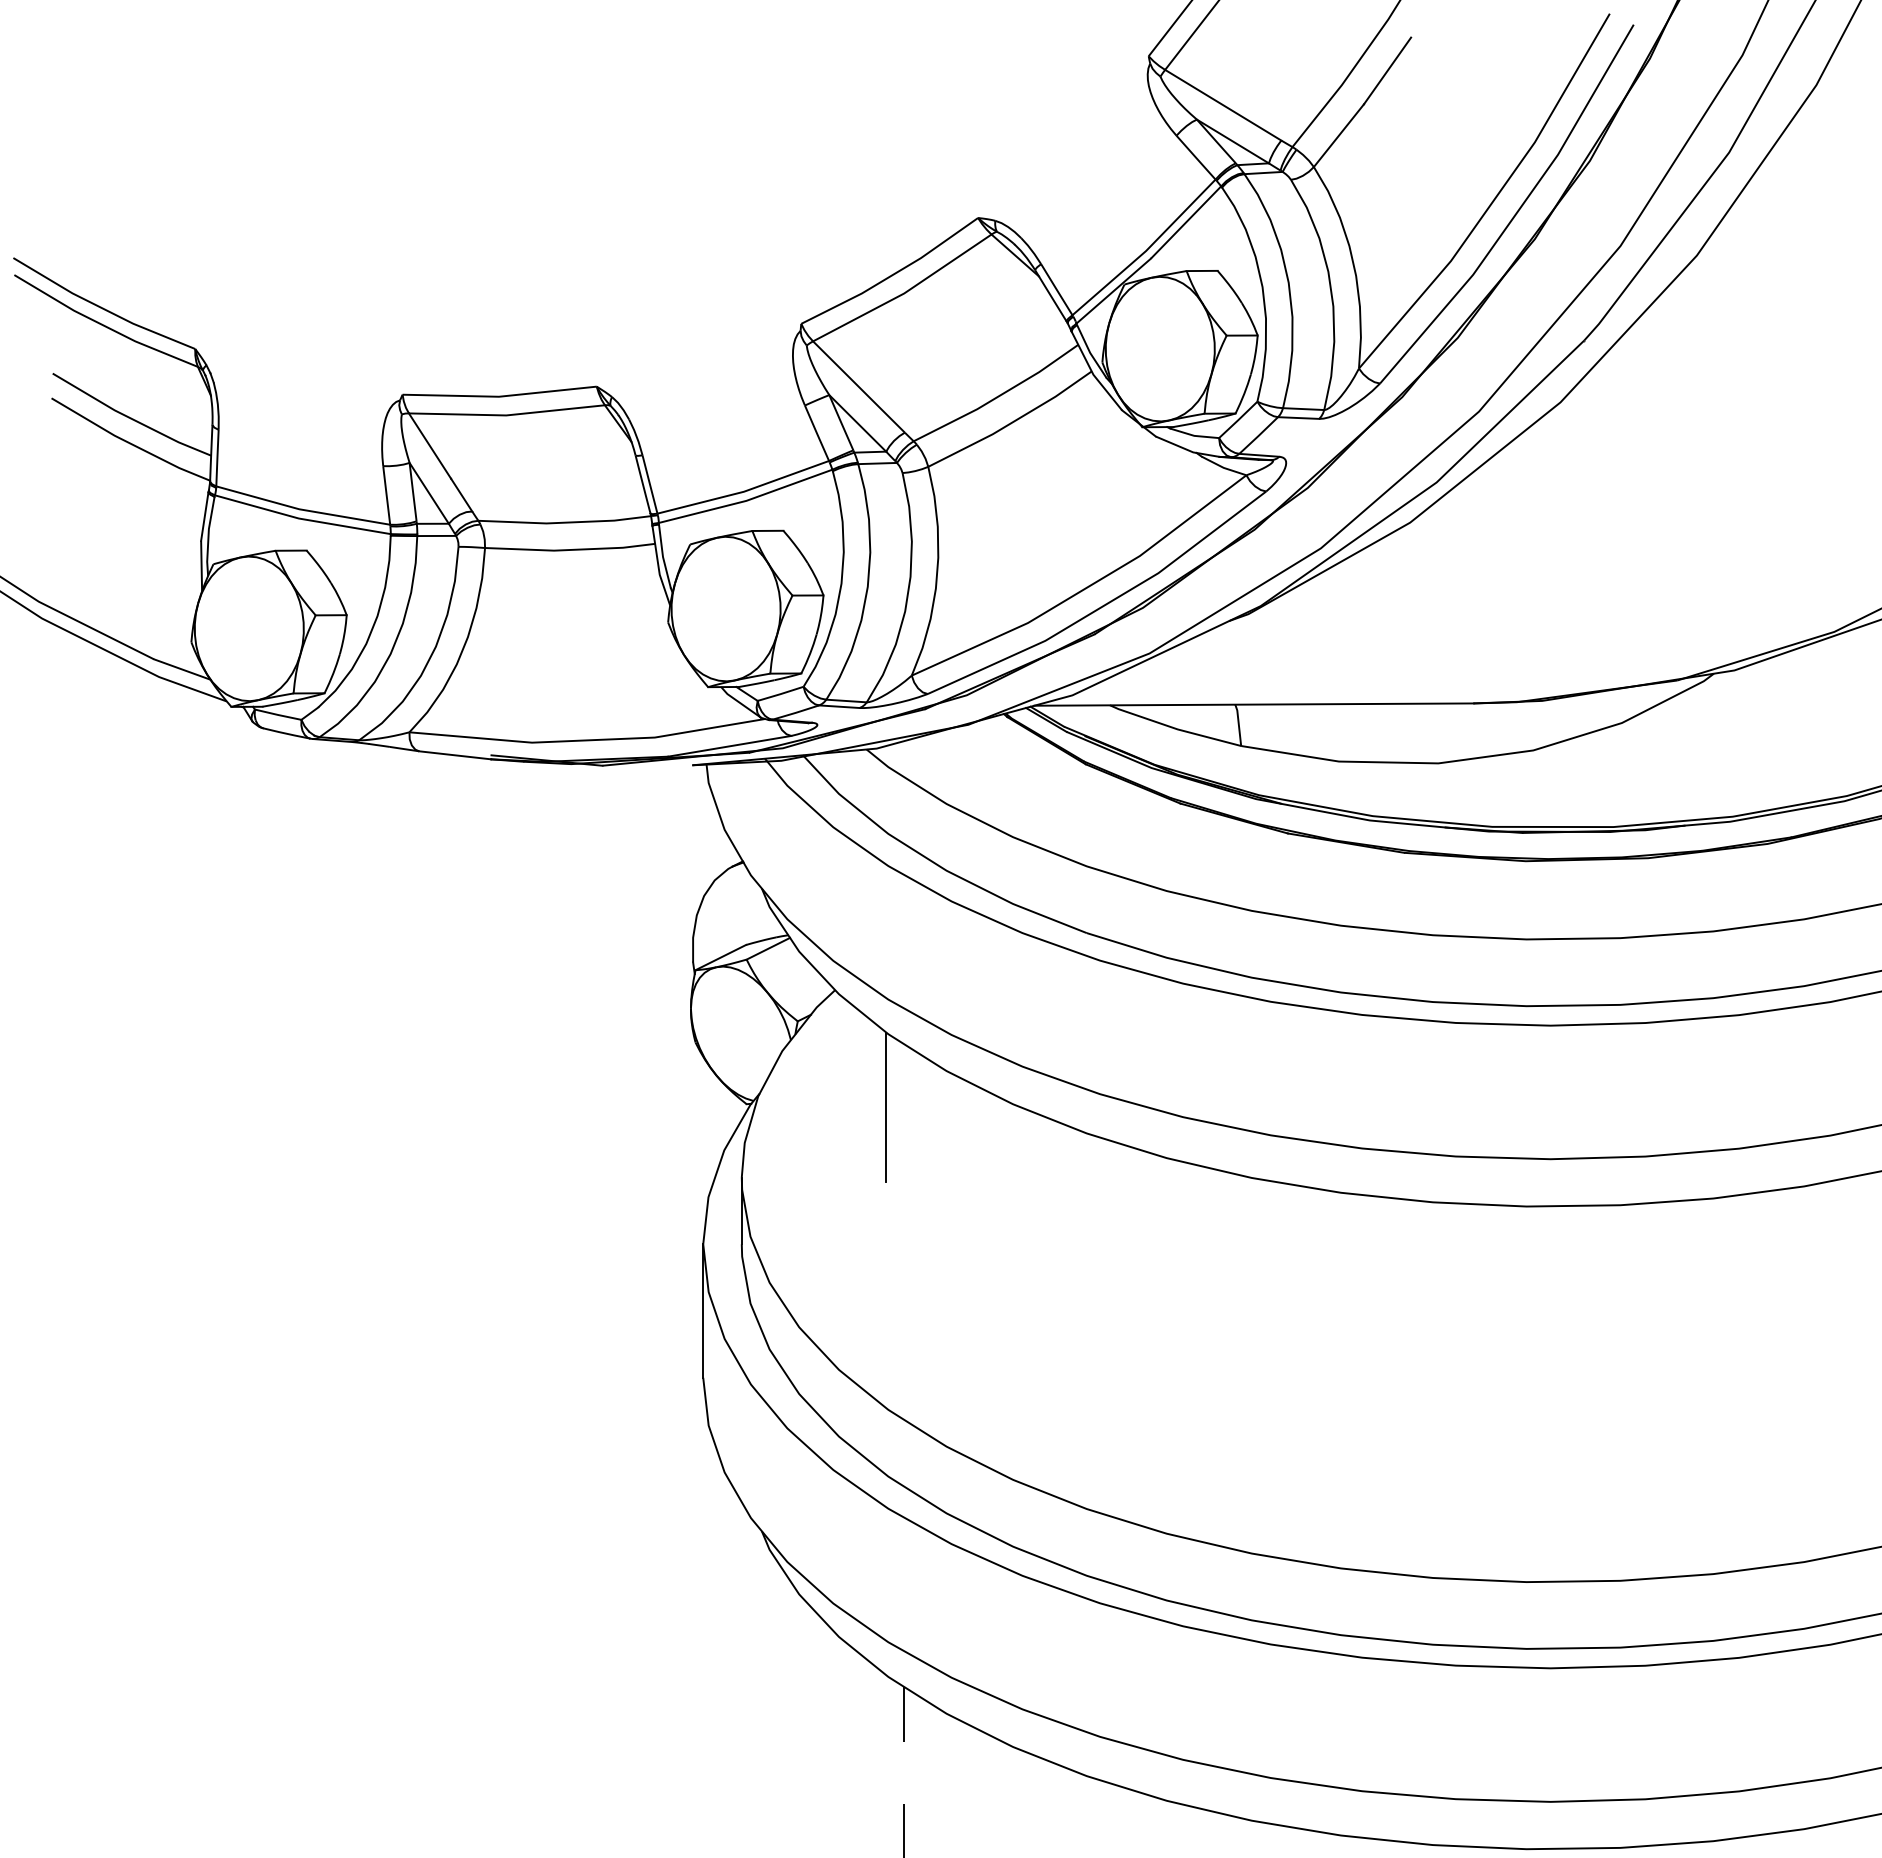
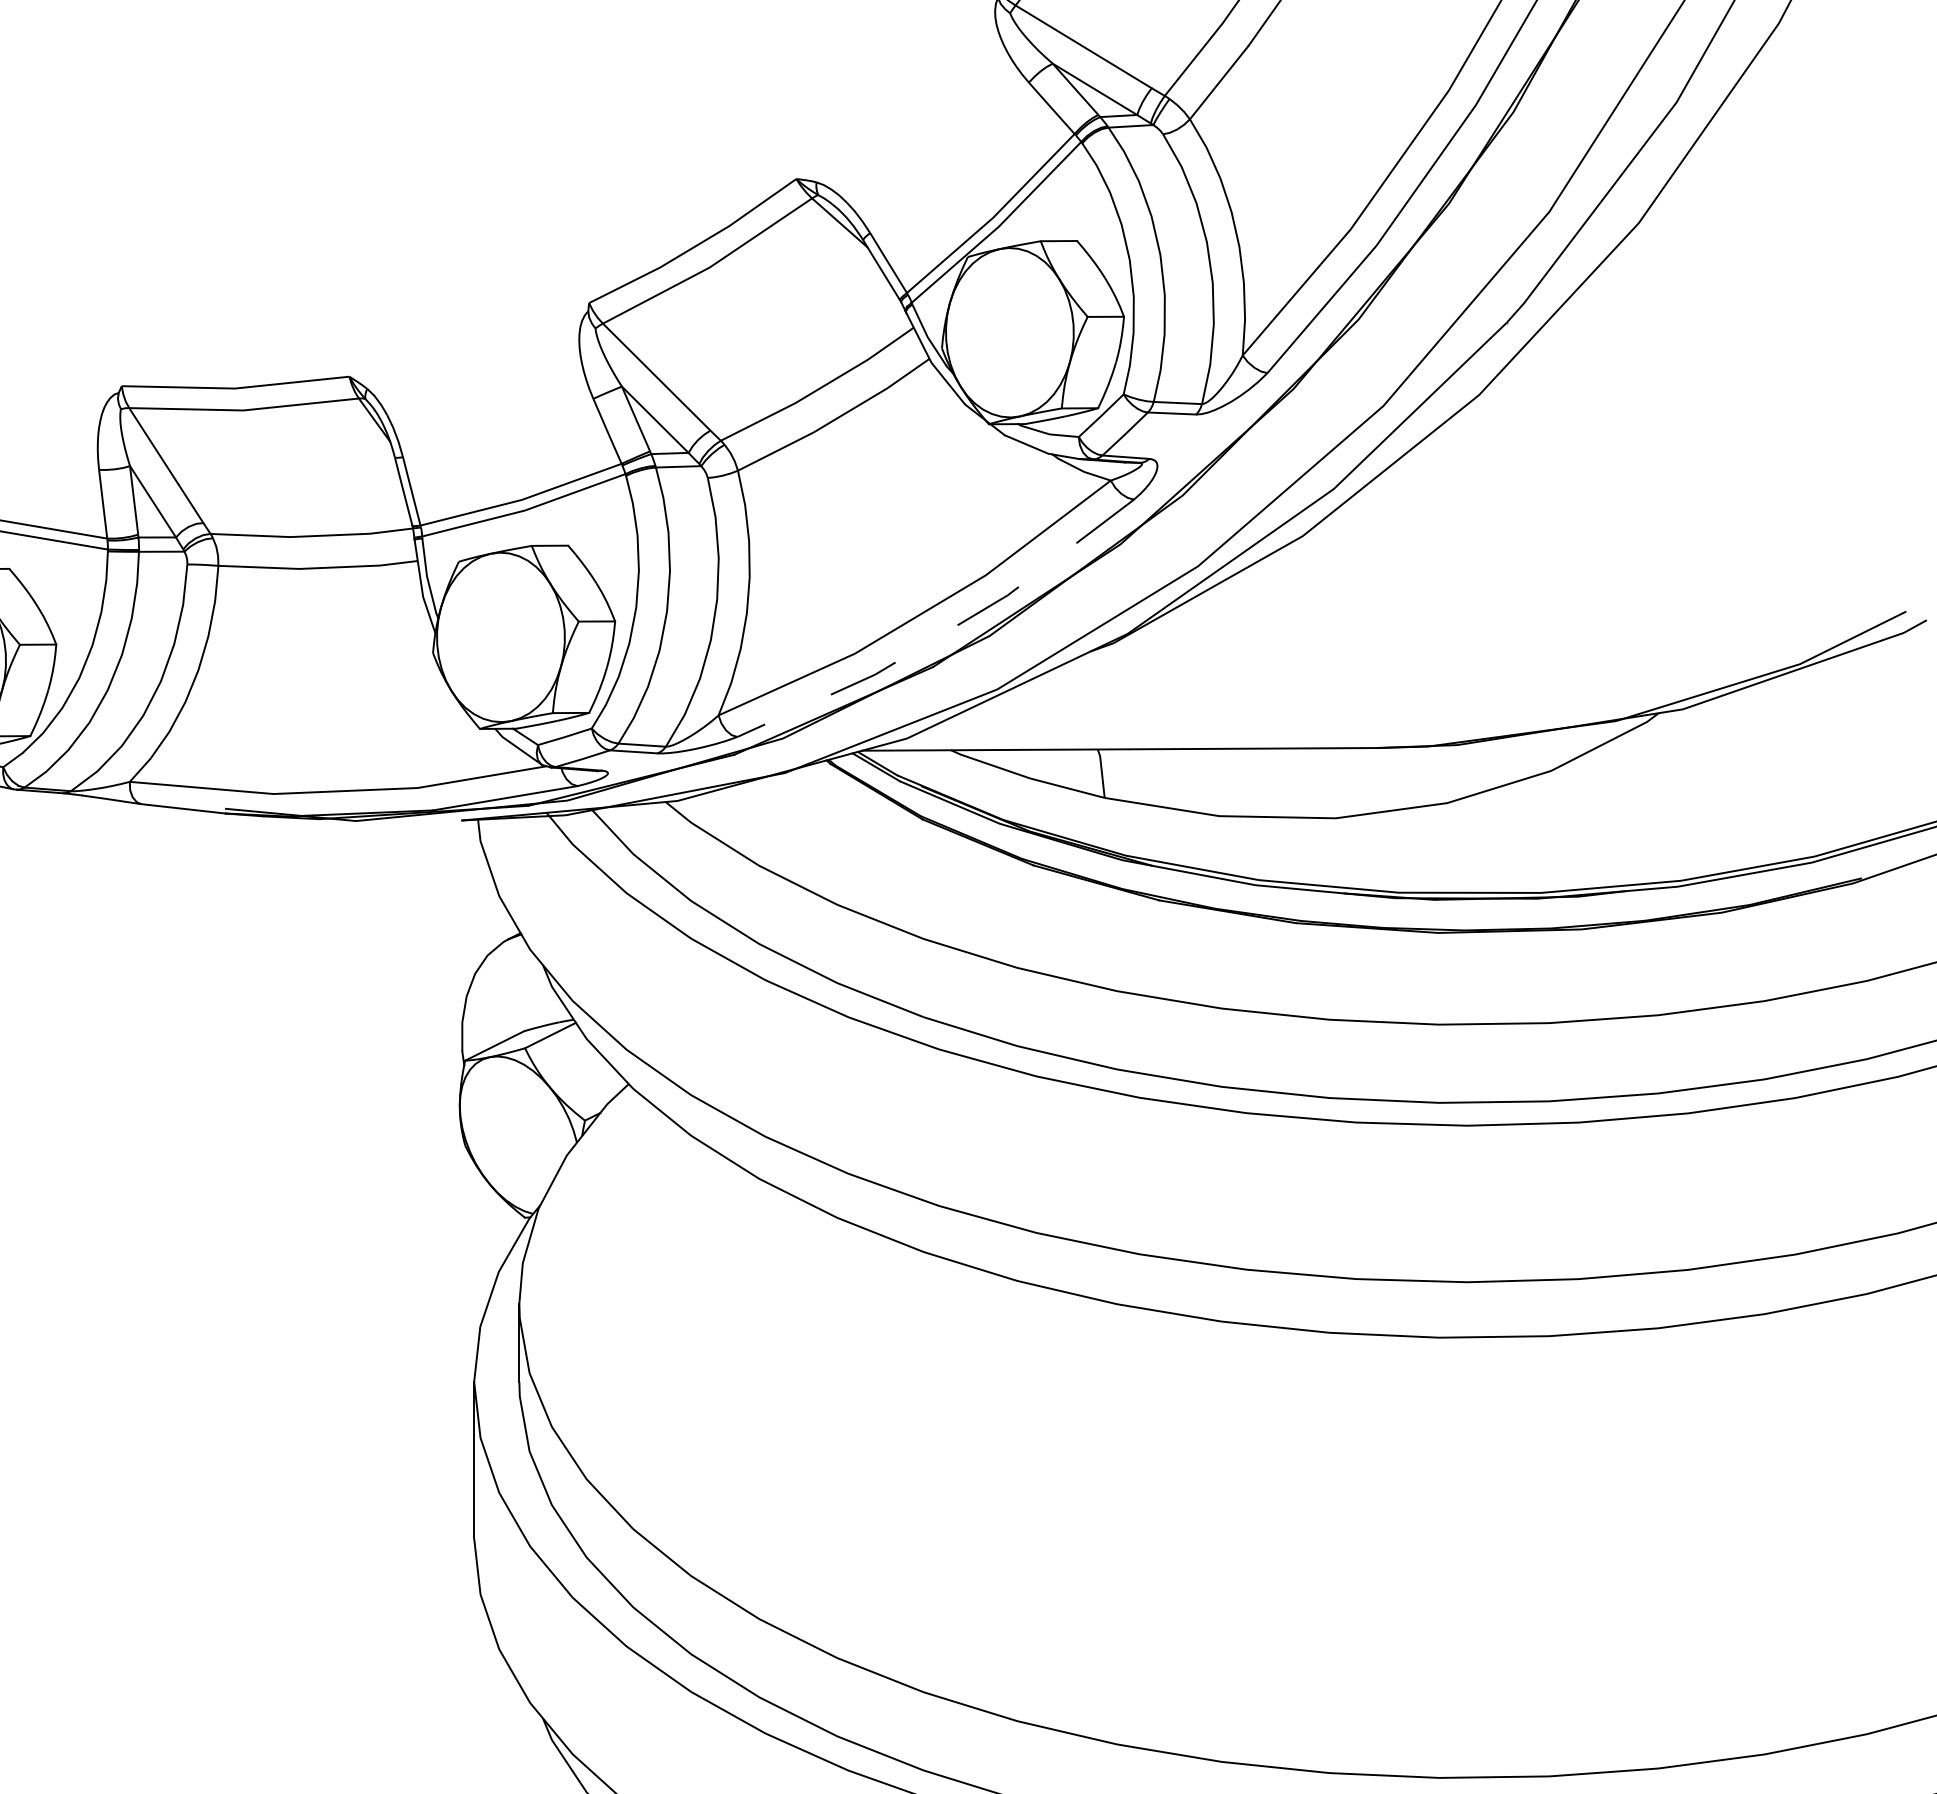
line: (1104, 605) -> (944, 633), solid -> dashed
line: (886, 1106) -> (688, 1220), removed

